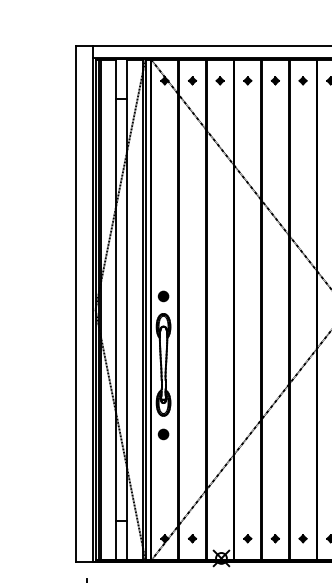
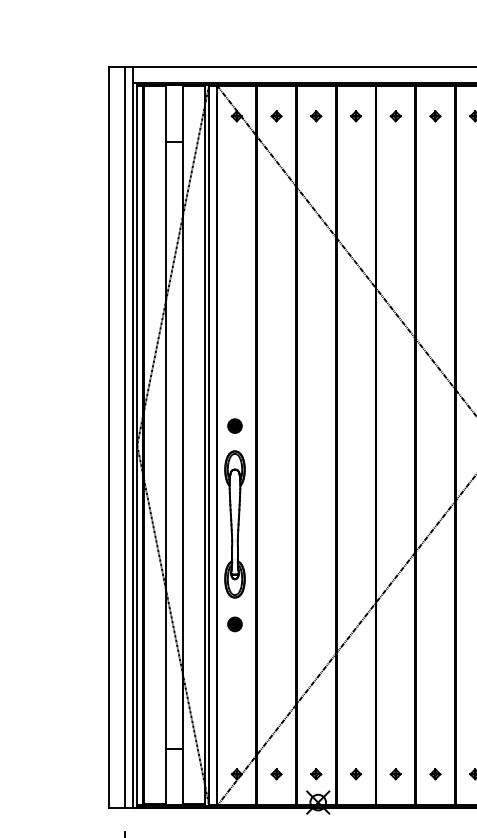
line: (86, 304) -> (124, 437), added
part: (219, 538) -> (315, 773), added

